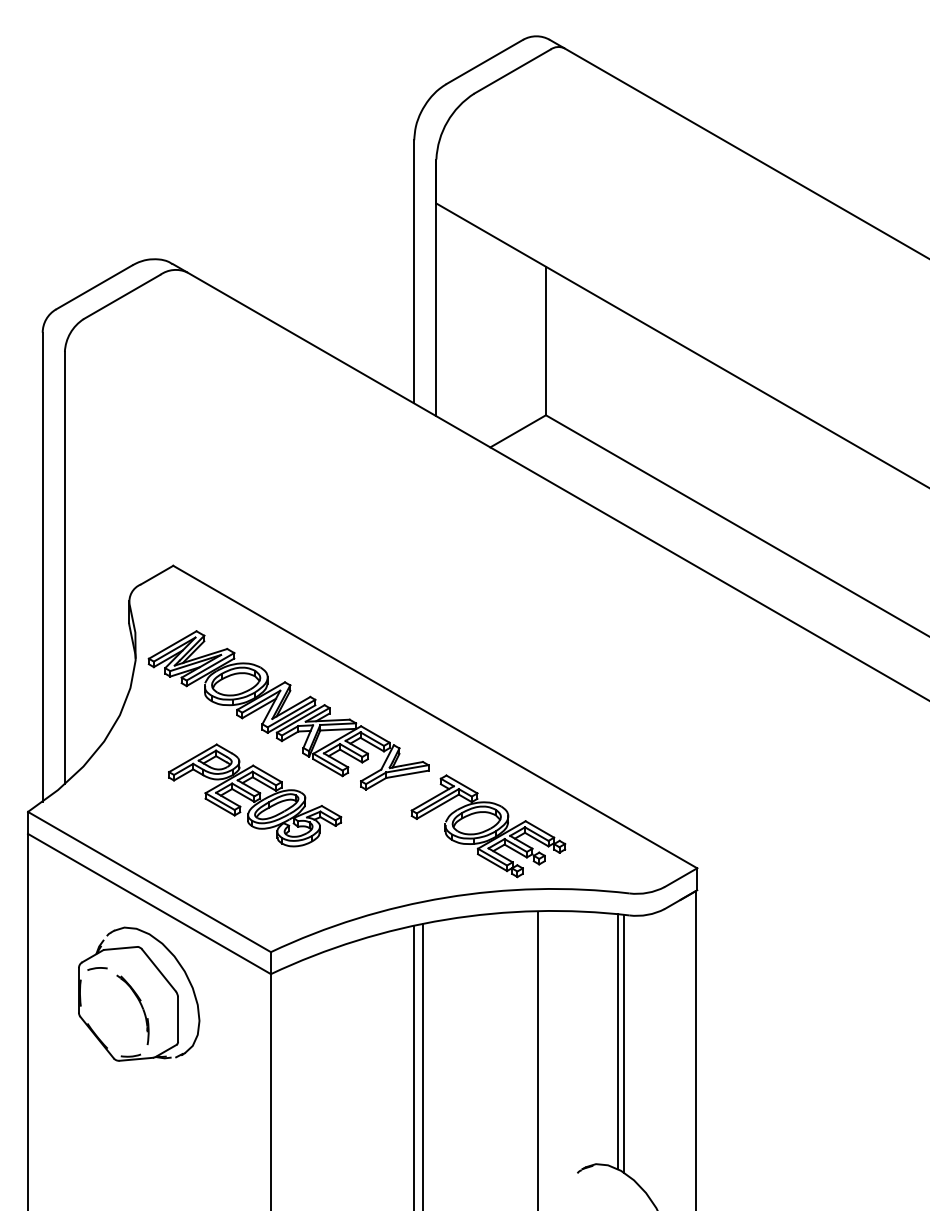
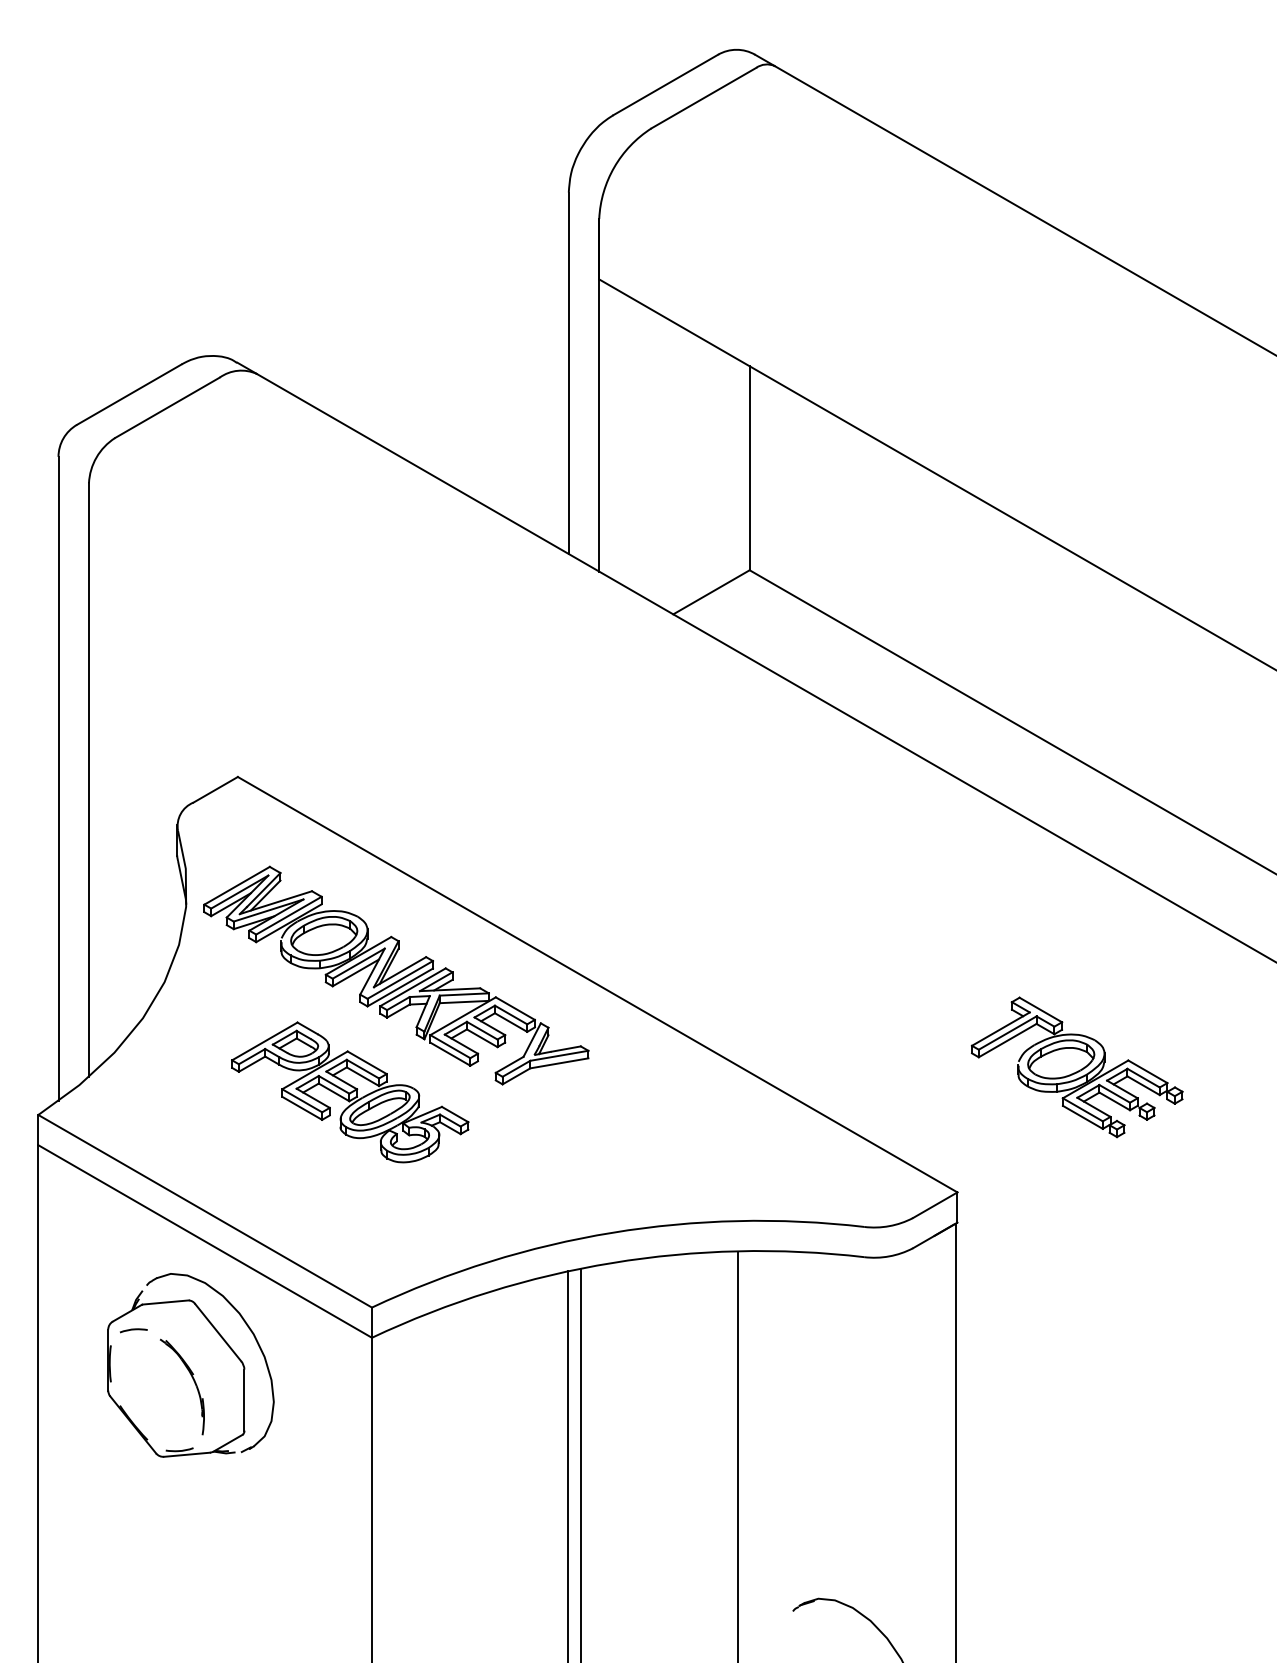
part: (488, 826) -> (1077, 1067), moved
line: (617, 1041) -> (847, 1430), removed
line: (624, 1043) -> (857, 1433), removed

